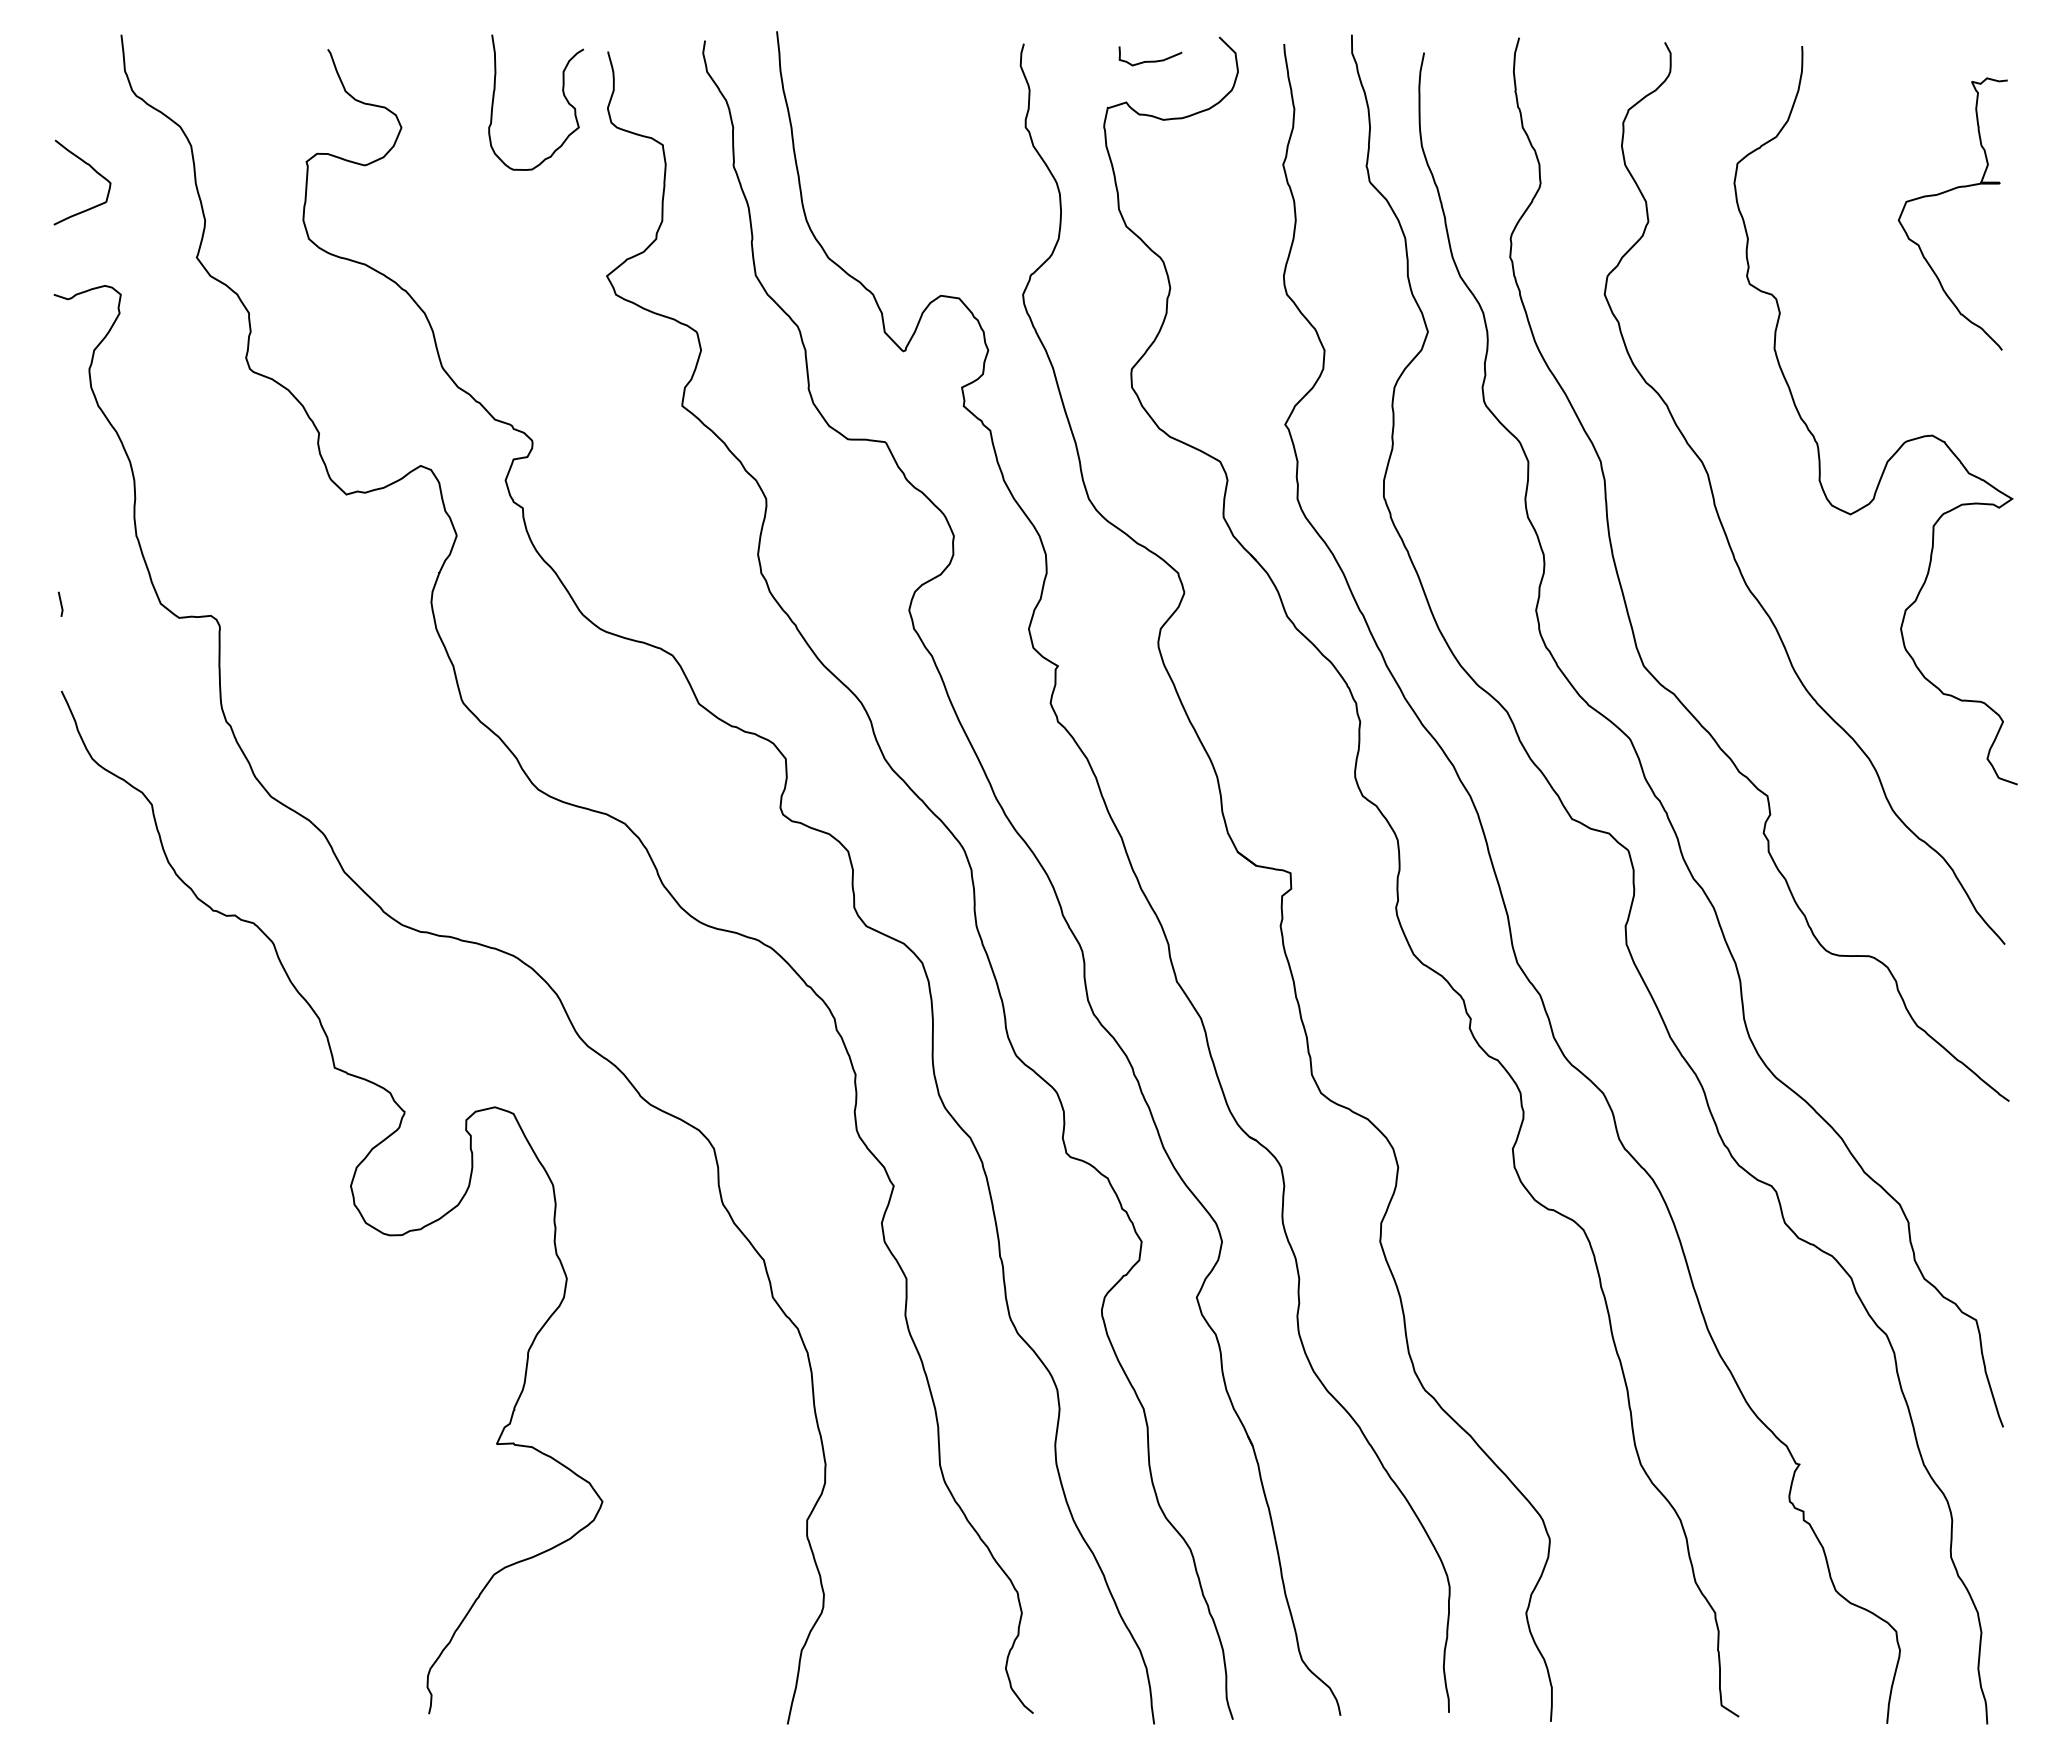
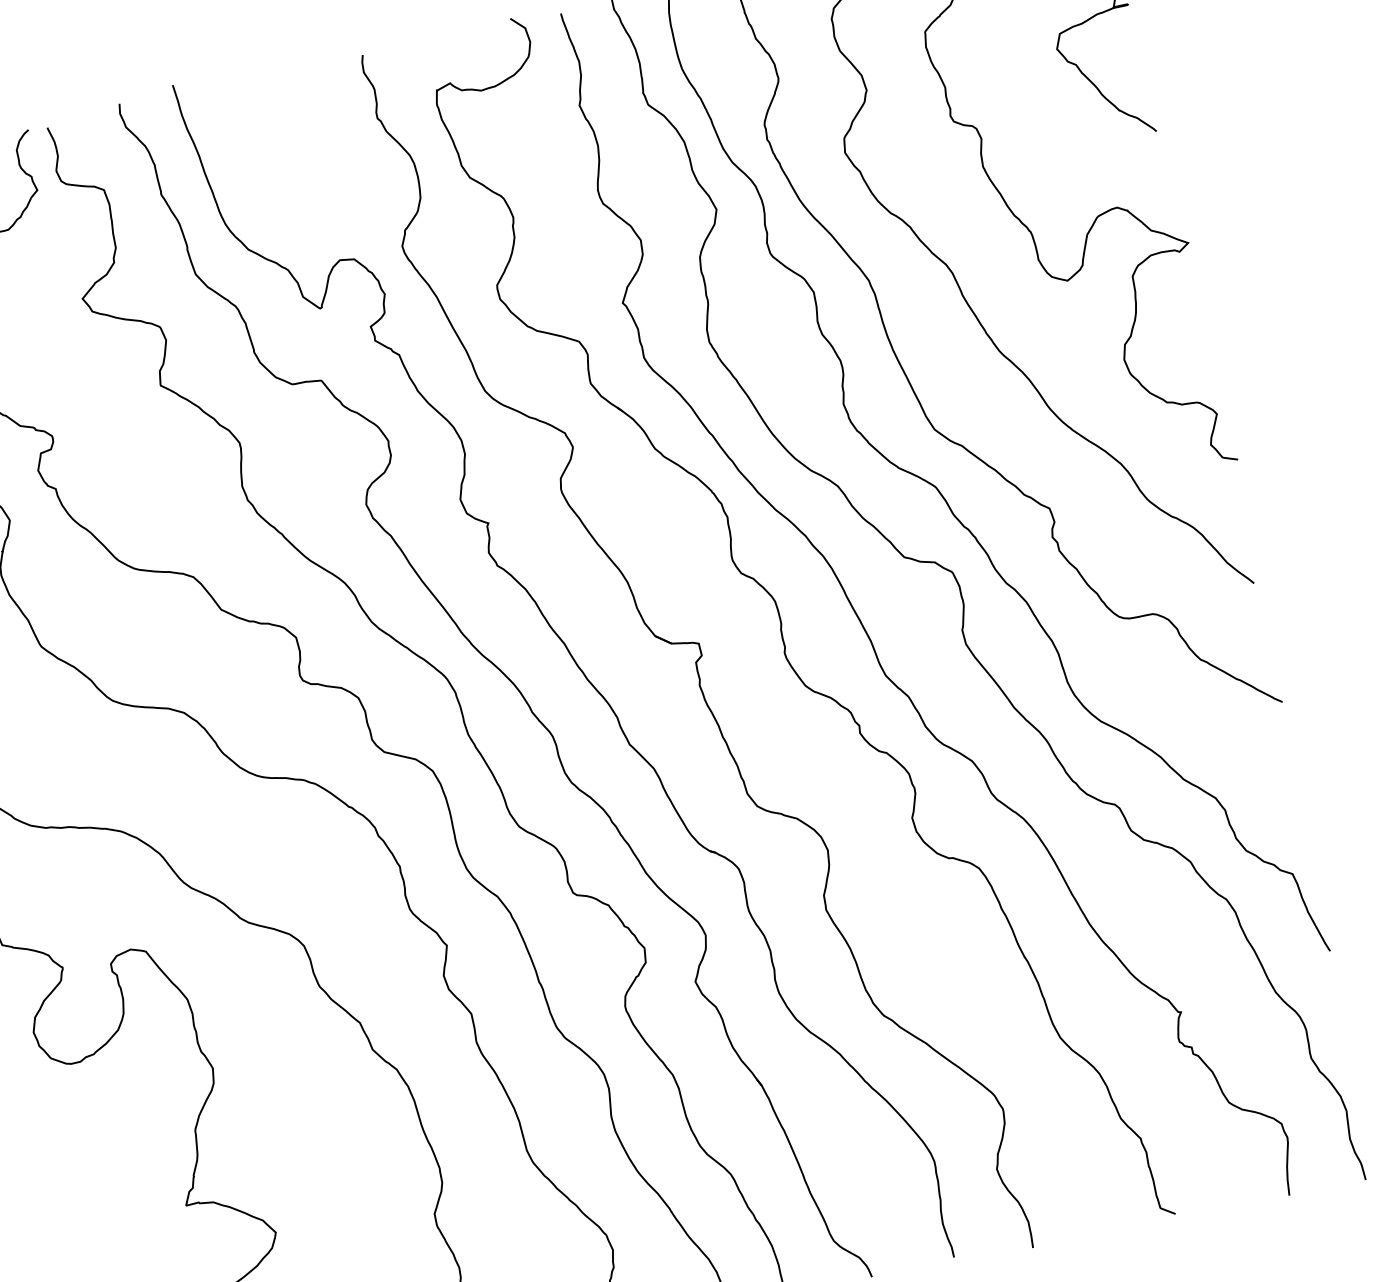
curve: (1150, 60) -> (461, 47), removed

